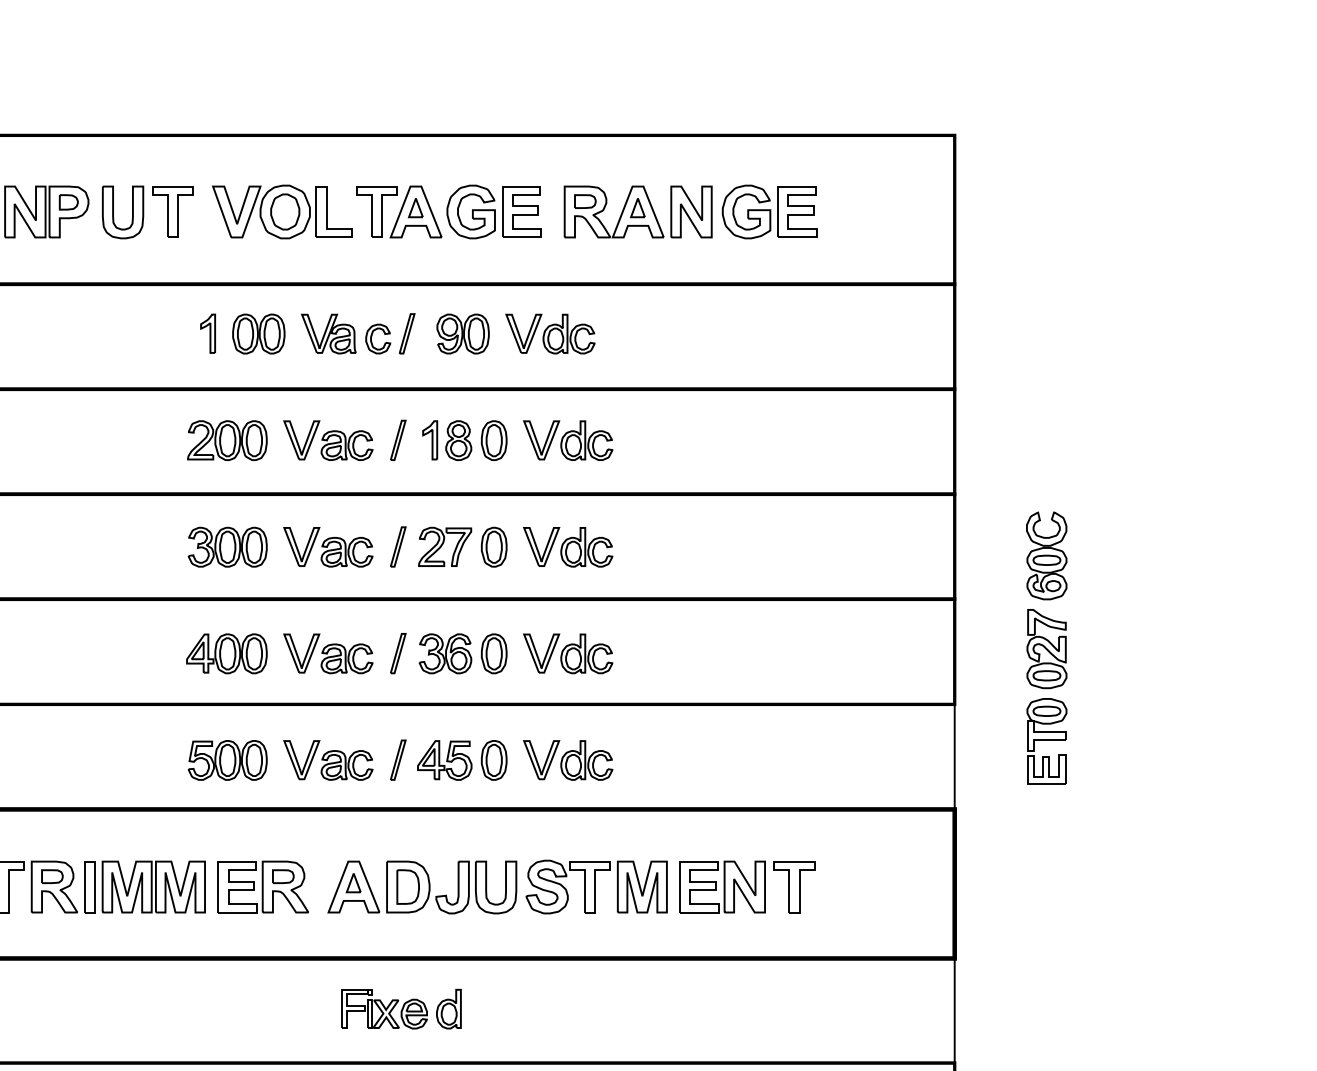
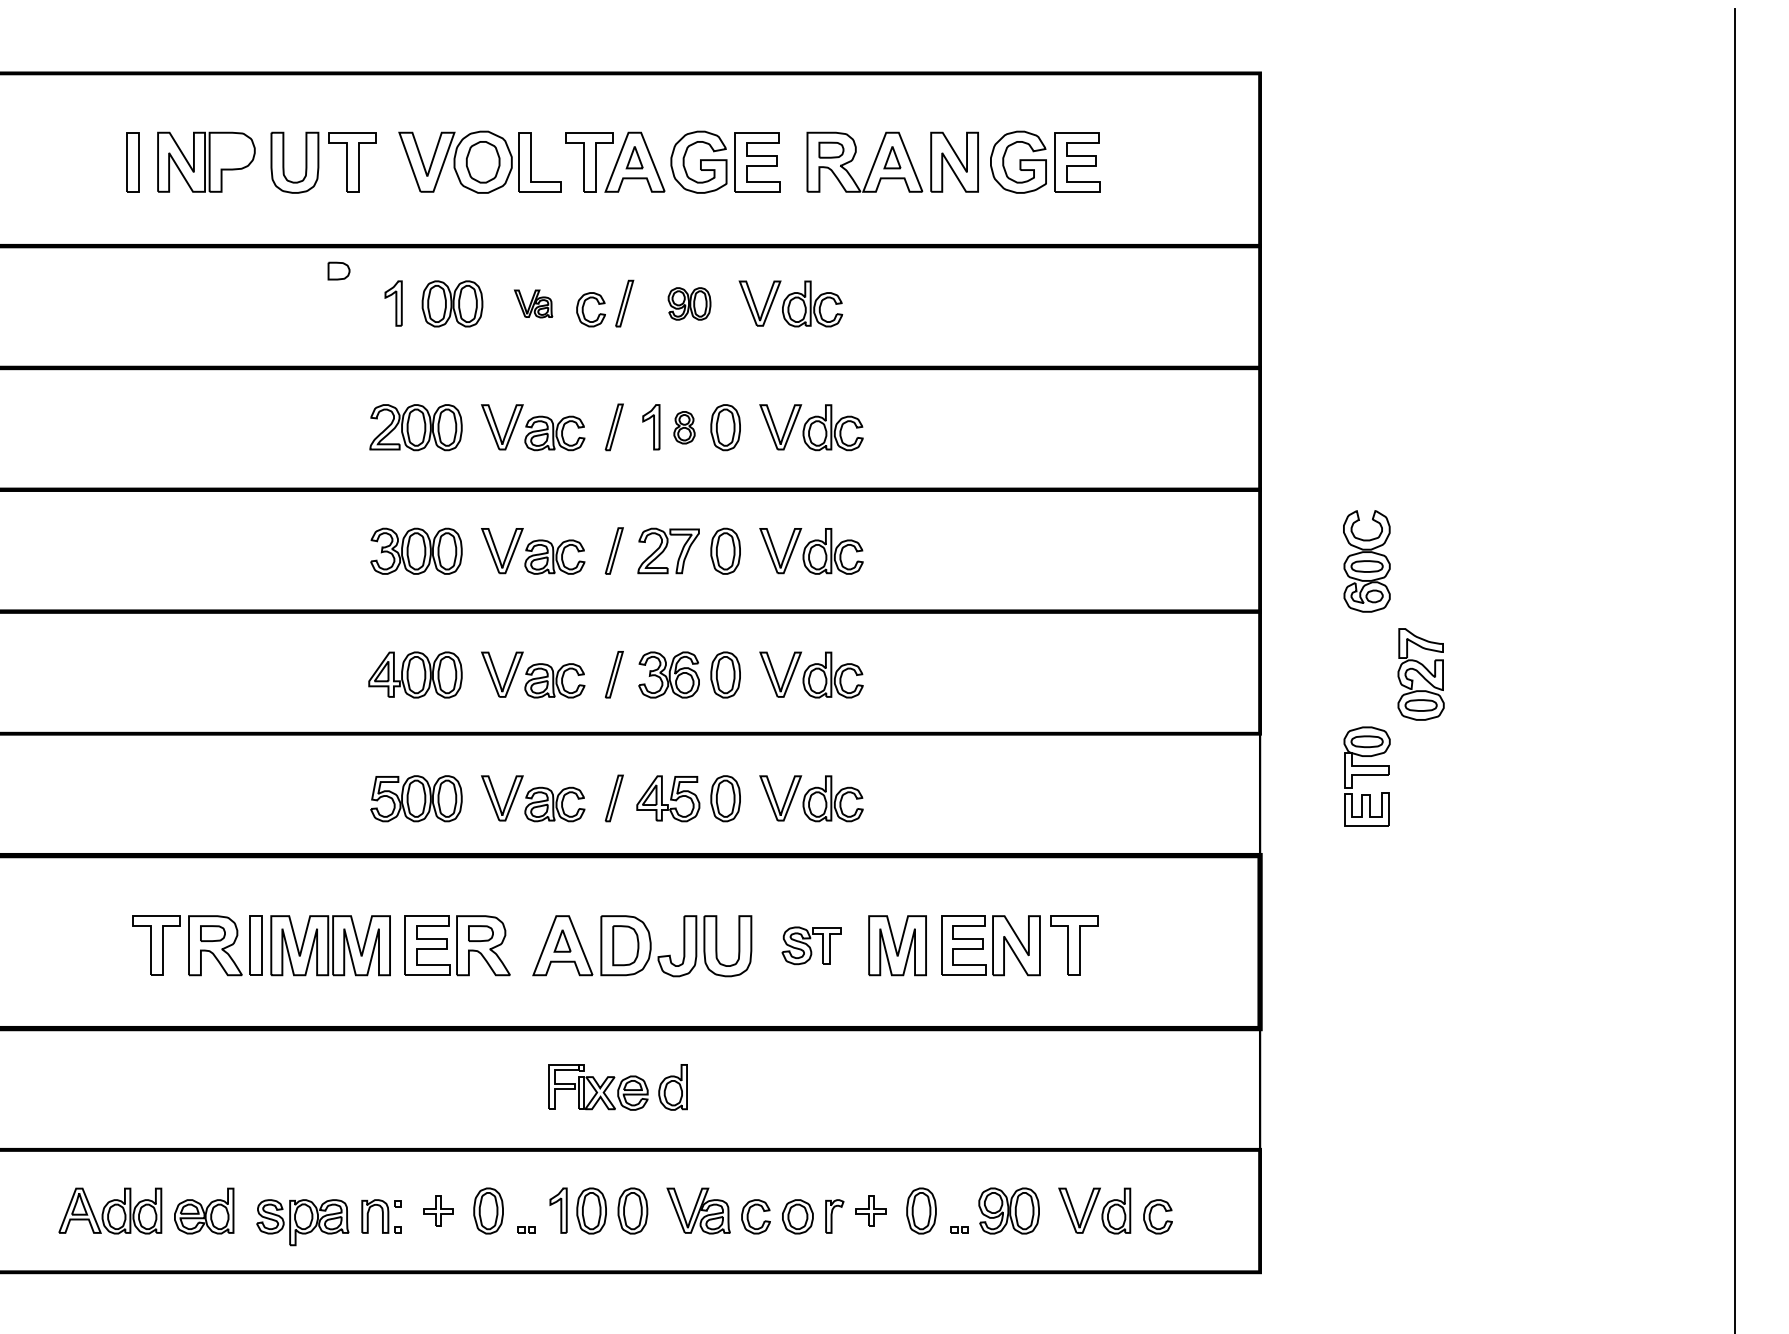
part: (68, 201) -> (338, 270), moved
part: (328, 333) -> (533, 303), size x0.6
part: (463, 333) -> (689, 303), size x0.7
part: (458, 440) -> (684, 427), size x0.7
part: (1046, 649) -> (1420, 674), moved
part: (568, 886) -> (811, 945), size x0.6

